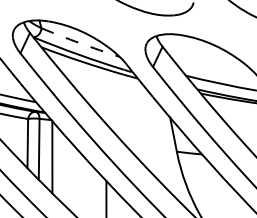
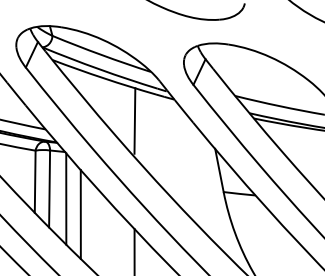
arc: (80, 42) -> (101, 54), dashed -> solid
line: (106, 95) -> (134, 120), added
line: (63, 169) -> (80, 214), added

